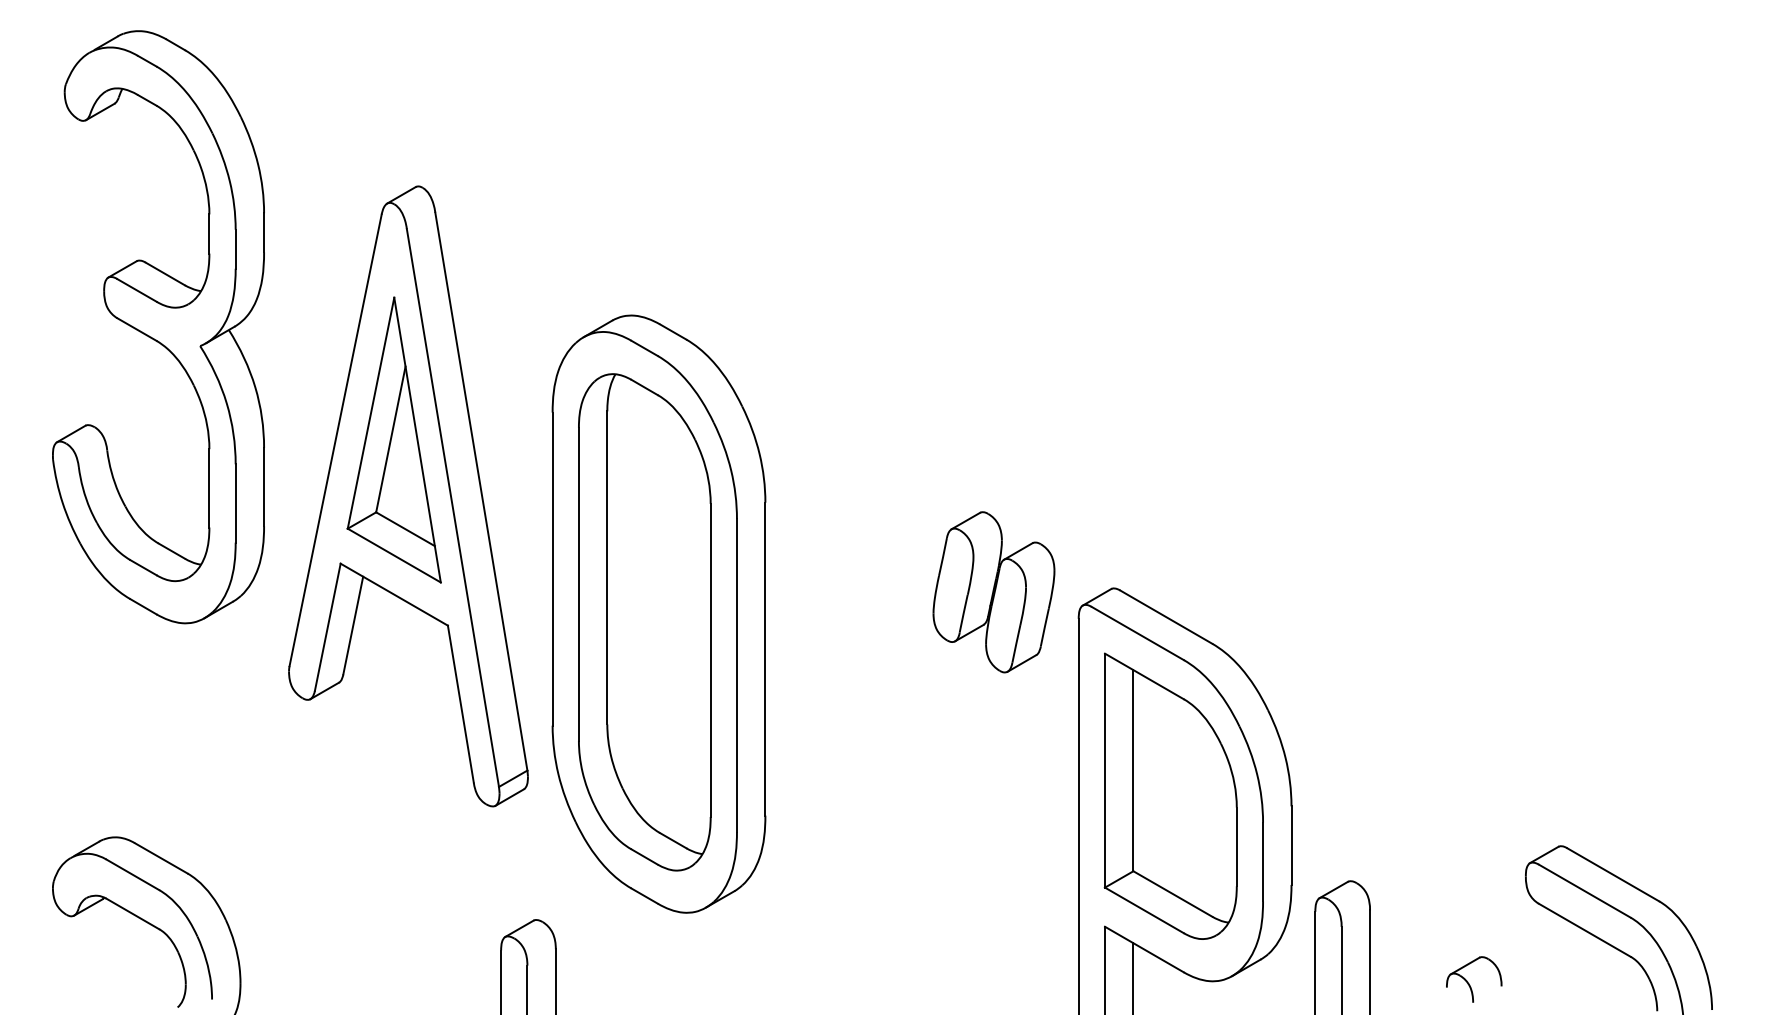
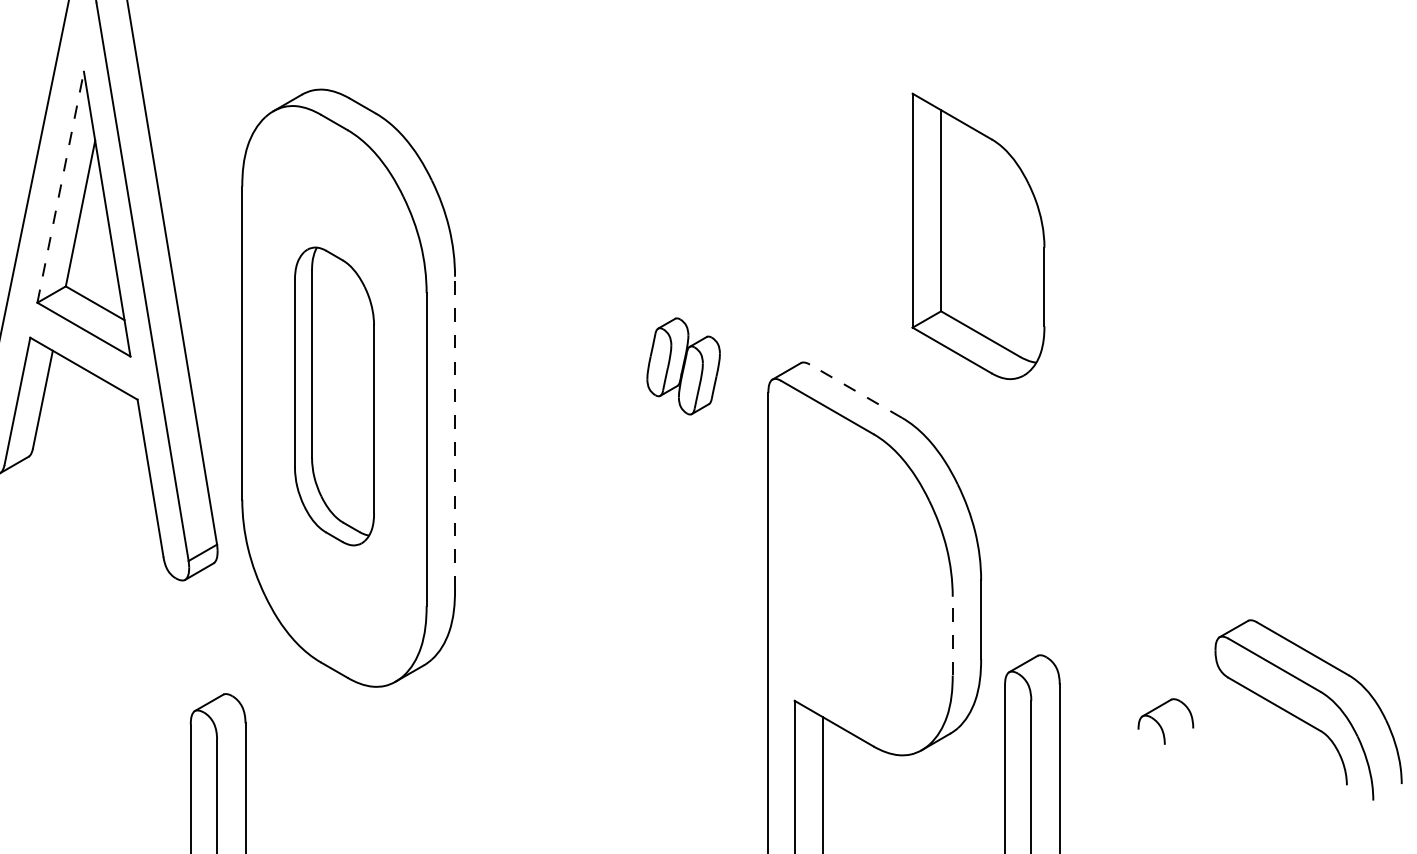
line: (371, 413) -> (61, 187), solid -> dashed
part: (993, 592) -> (683, 366), size x0.6
line: (1165, 616) -> (855, 390), solid -> dashed
part: (644, 622) -> (334, 396), size x0.6
line: (765, 658) -> (455, 432), solid -> dashed
part: (1170, 795) -> (978, 235), moved
line: (1263, 861) -> (953, 635), solid -> dashed
part: (1469, 983) -> (1161, 725), moved

